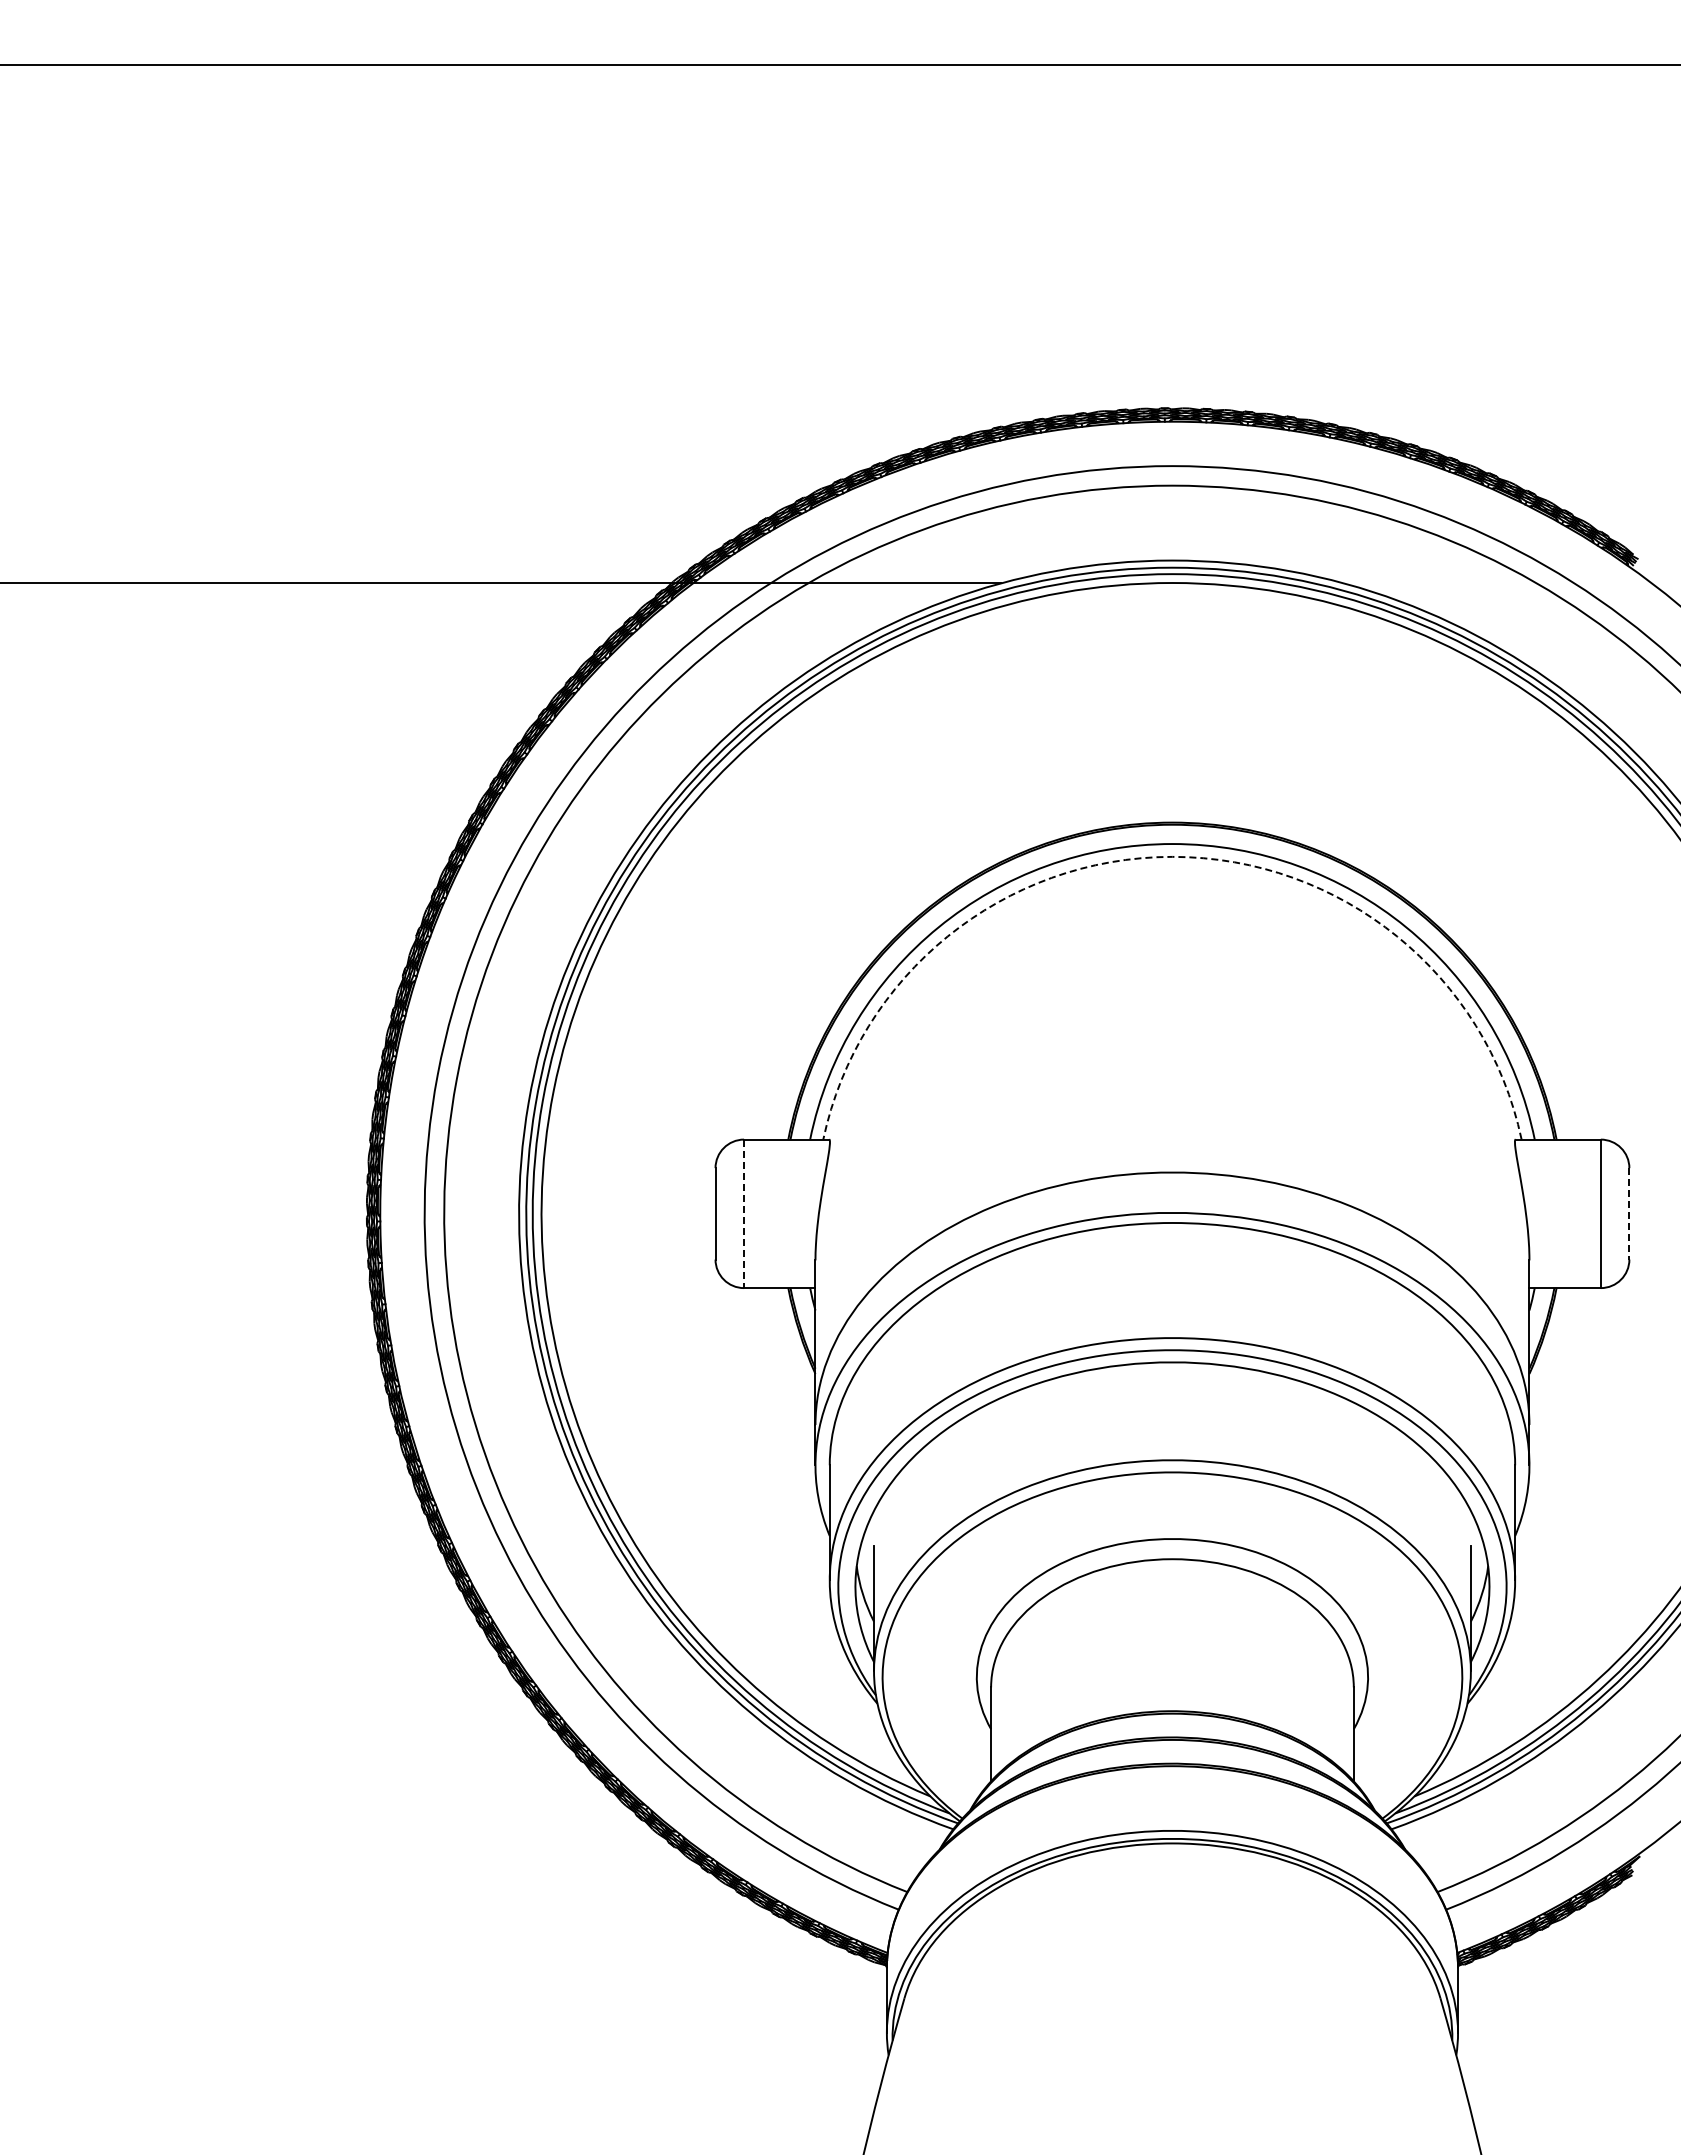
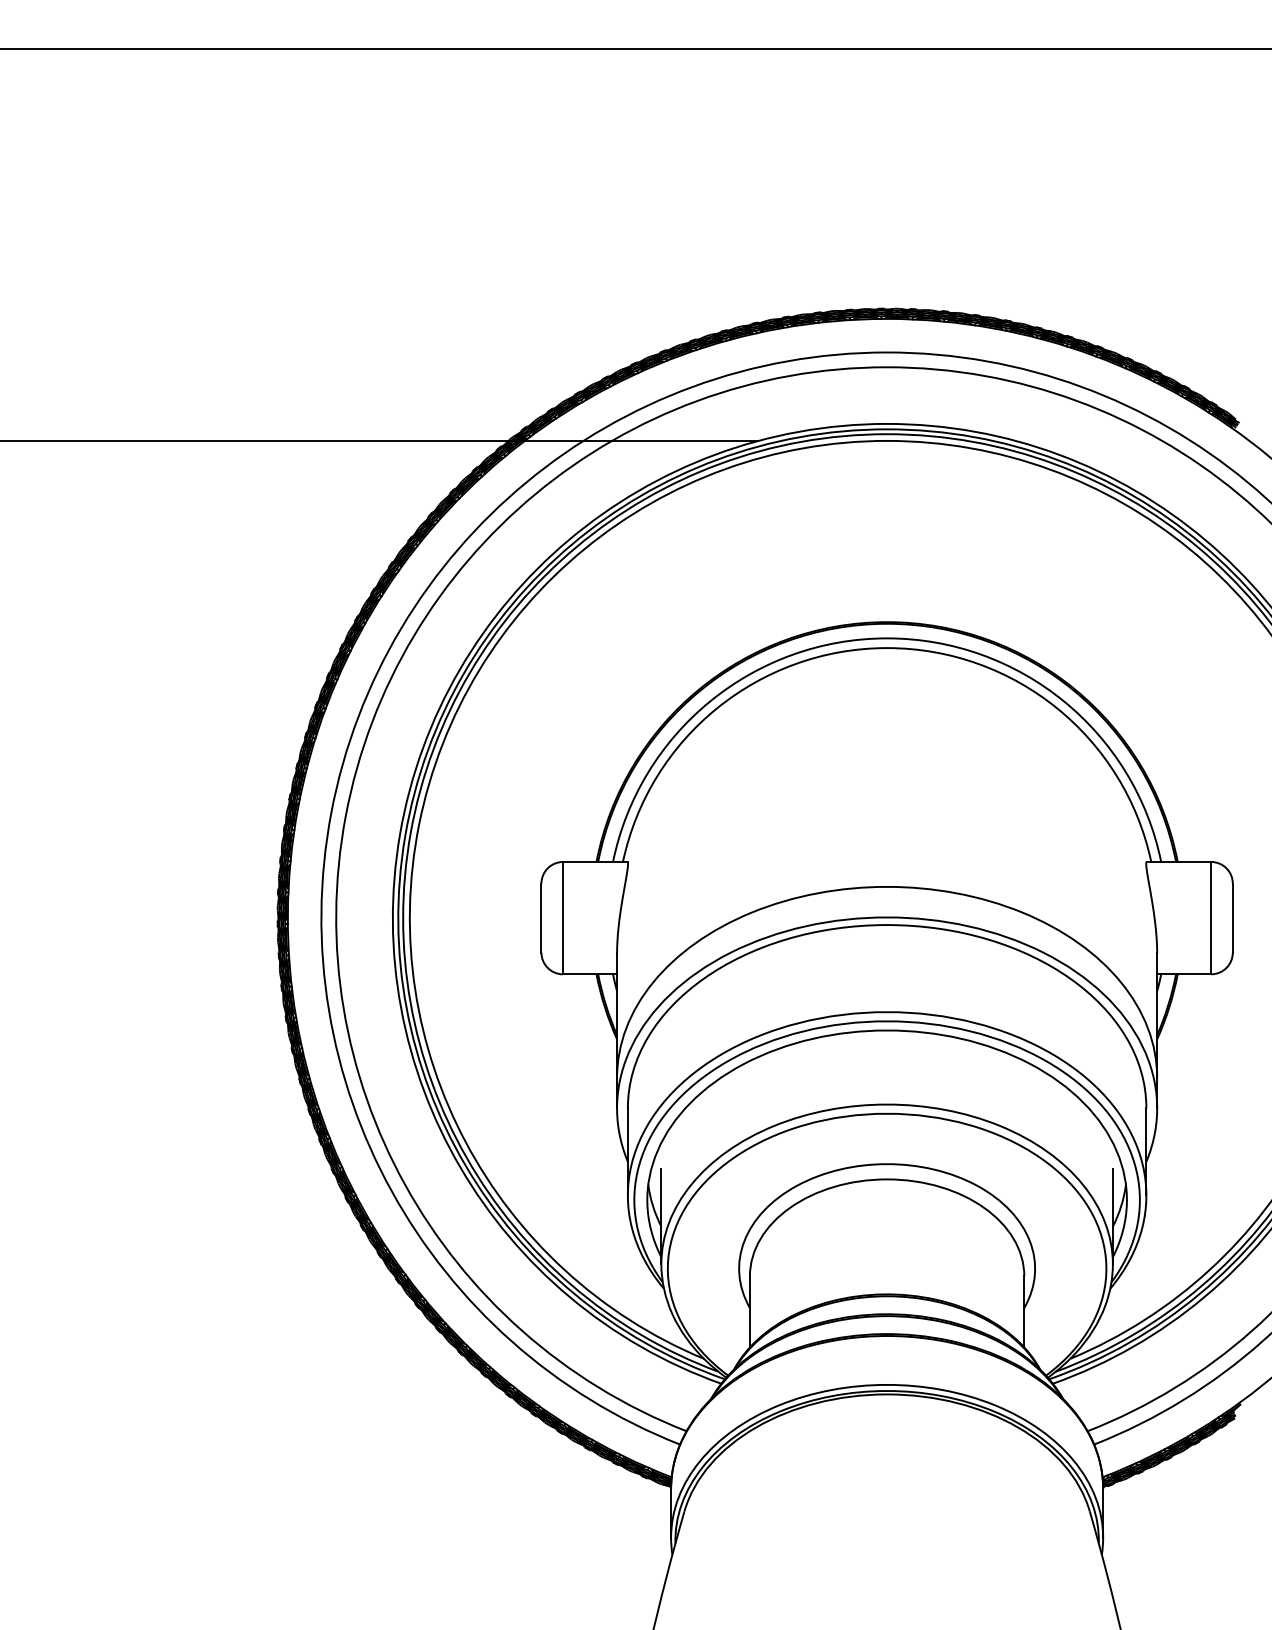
arc: (1172, 856) -> (887, 647), dashed -> solid
line: (1629, 1213) -> (1232, 917), dashed -> solid
line: (744, 1214) -> (563, 918), dashed -> solid

